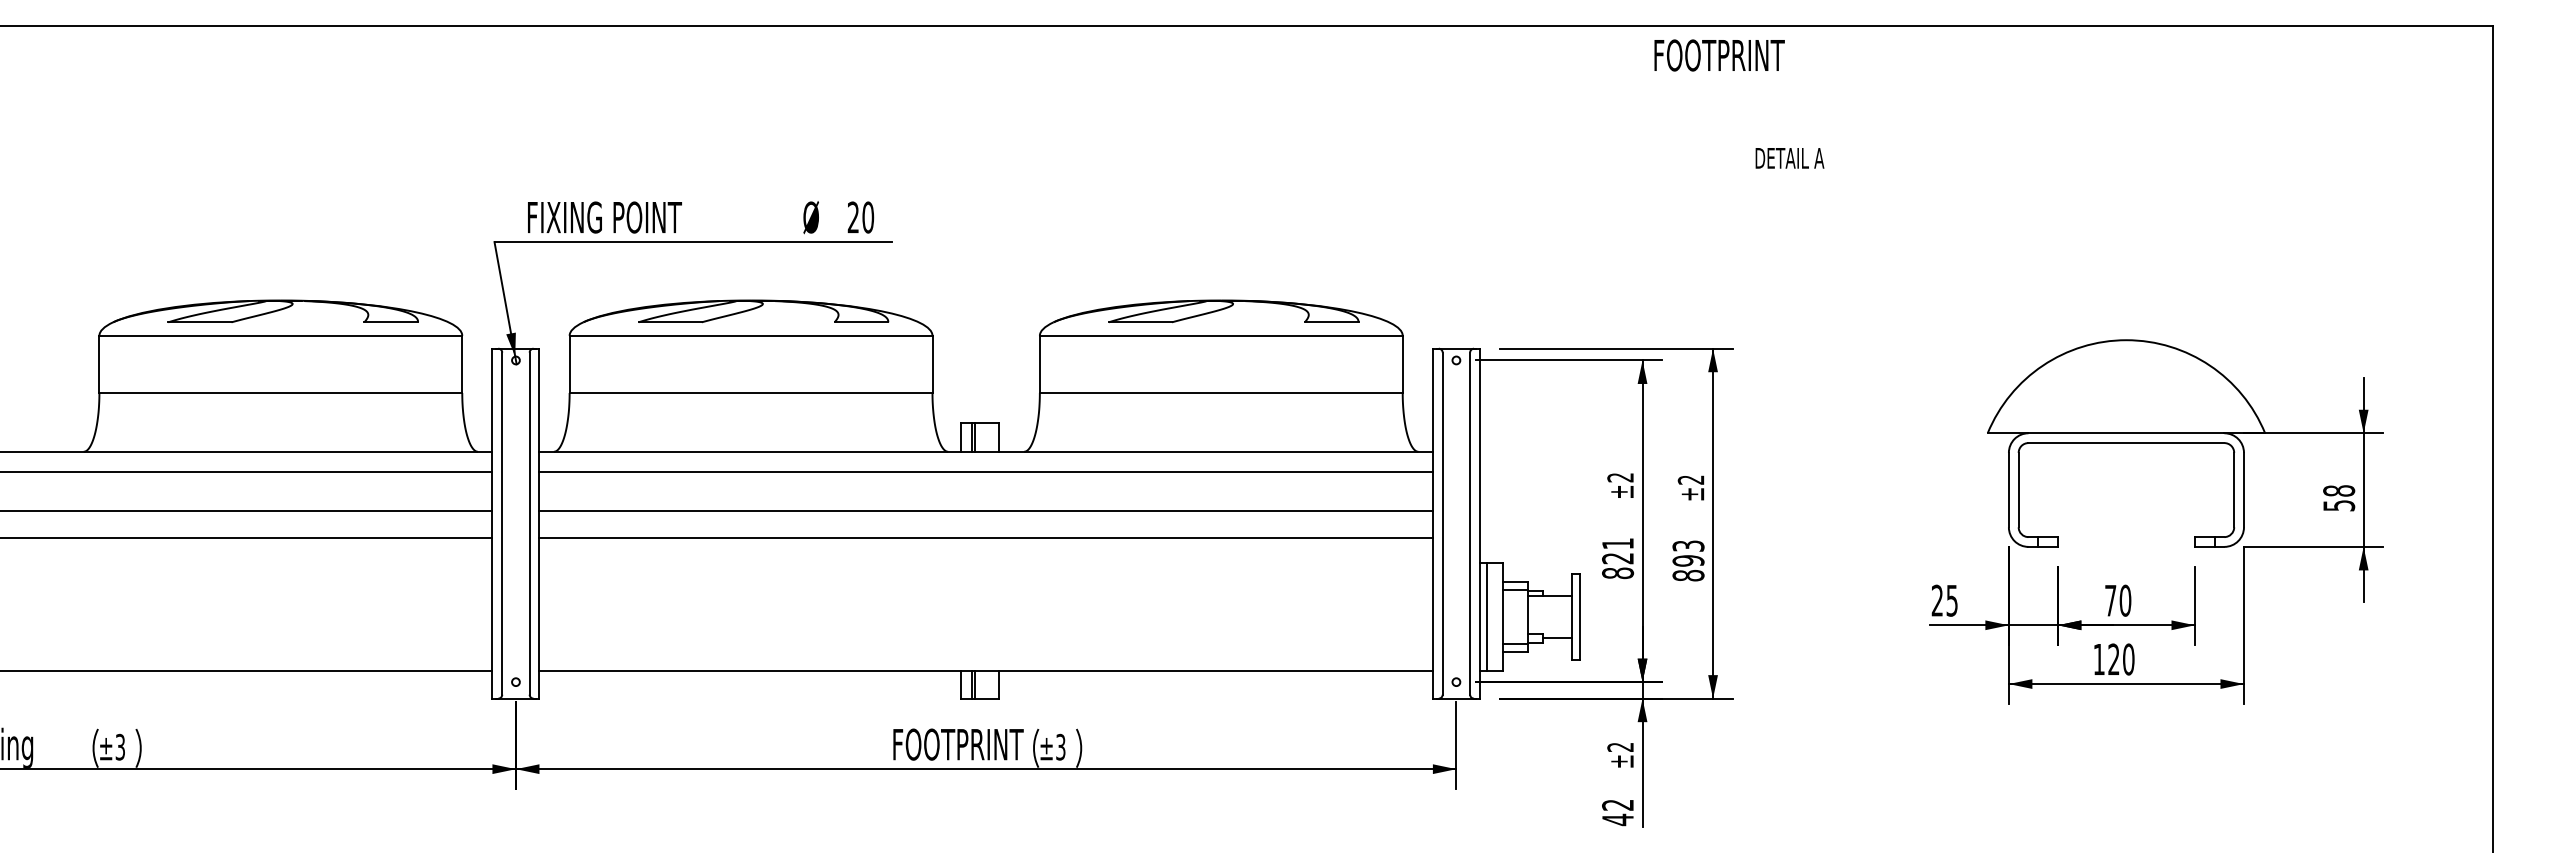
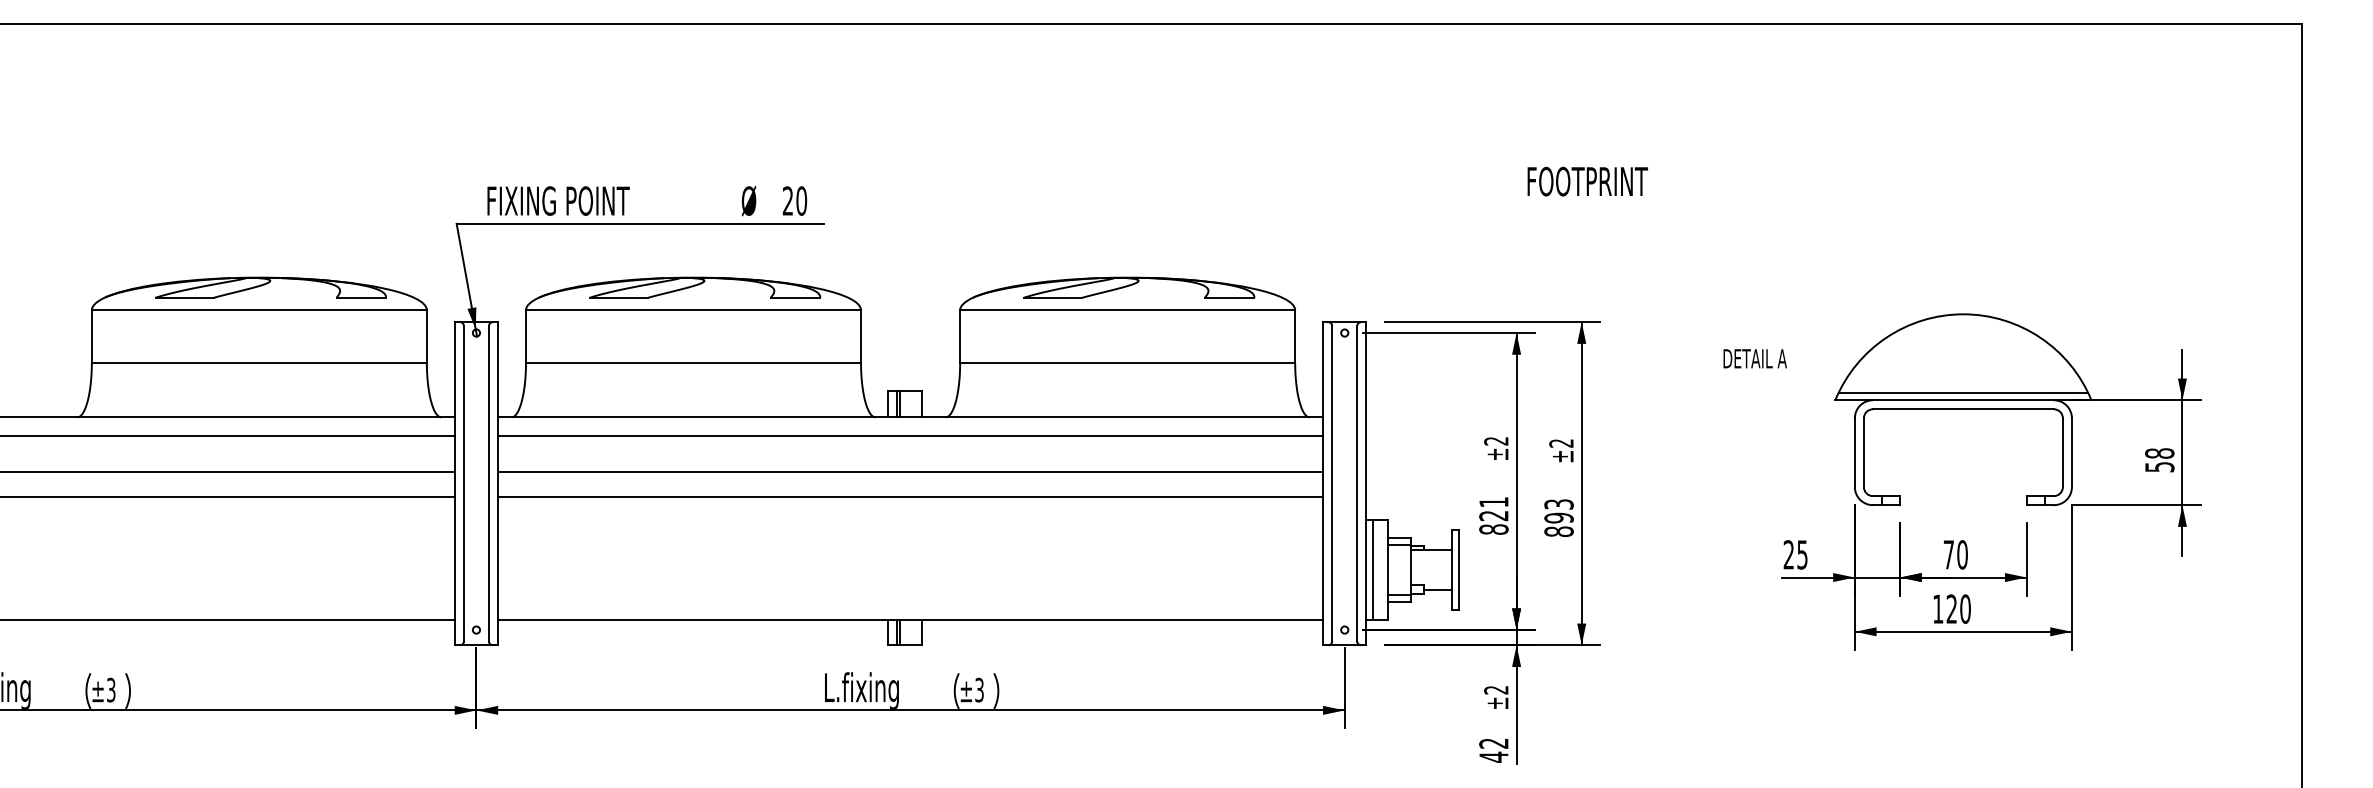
text: (1719, 55) -> (1587, 181), moved
text: (1789, 158) -> (1754, 358), moved
line: (2126, 425) -> (1963, 393), added
text: (959, 747) -> (885, 690), FOOTPRINT -> L.fixing

